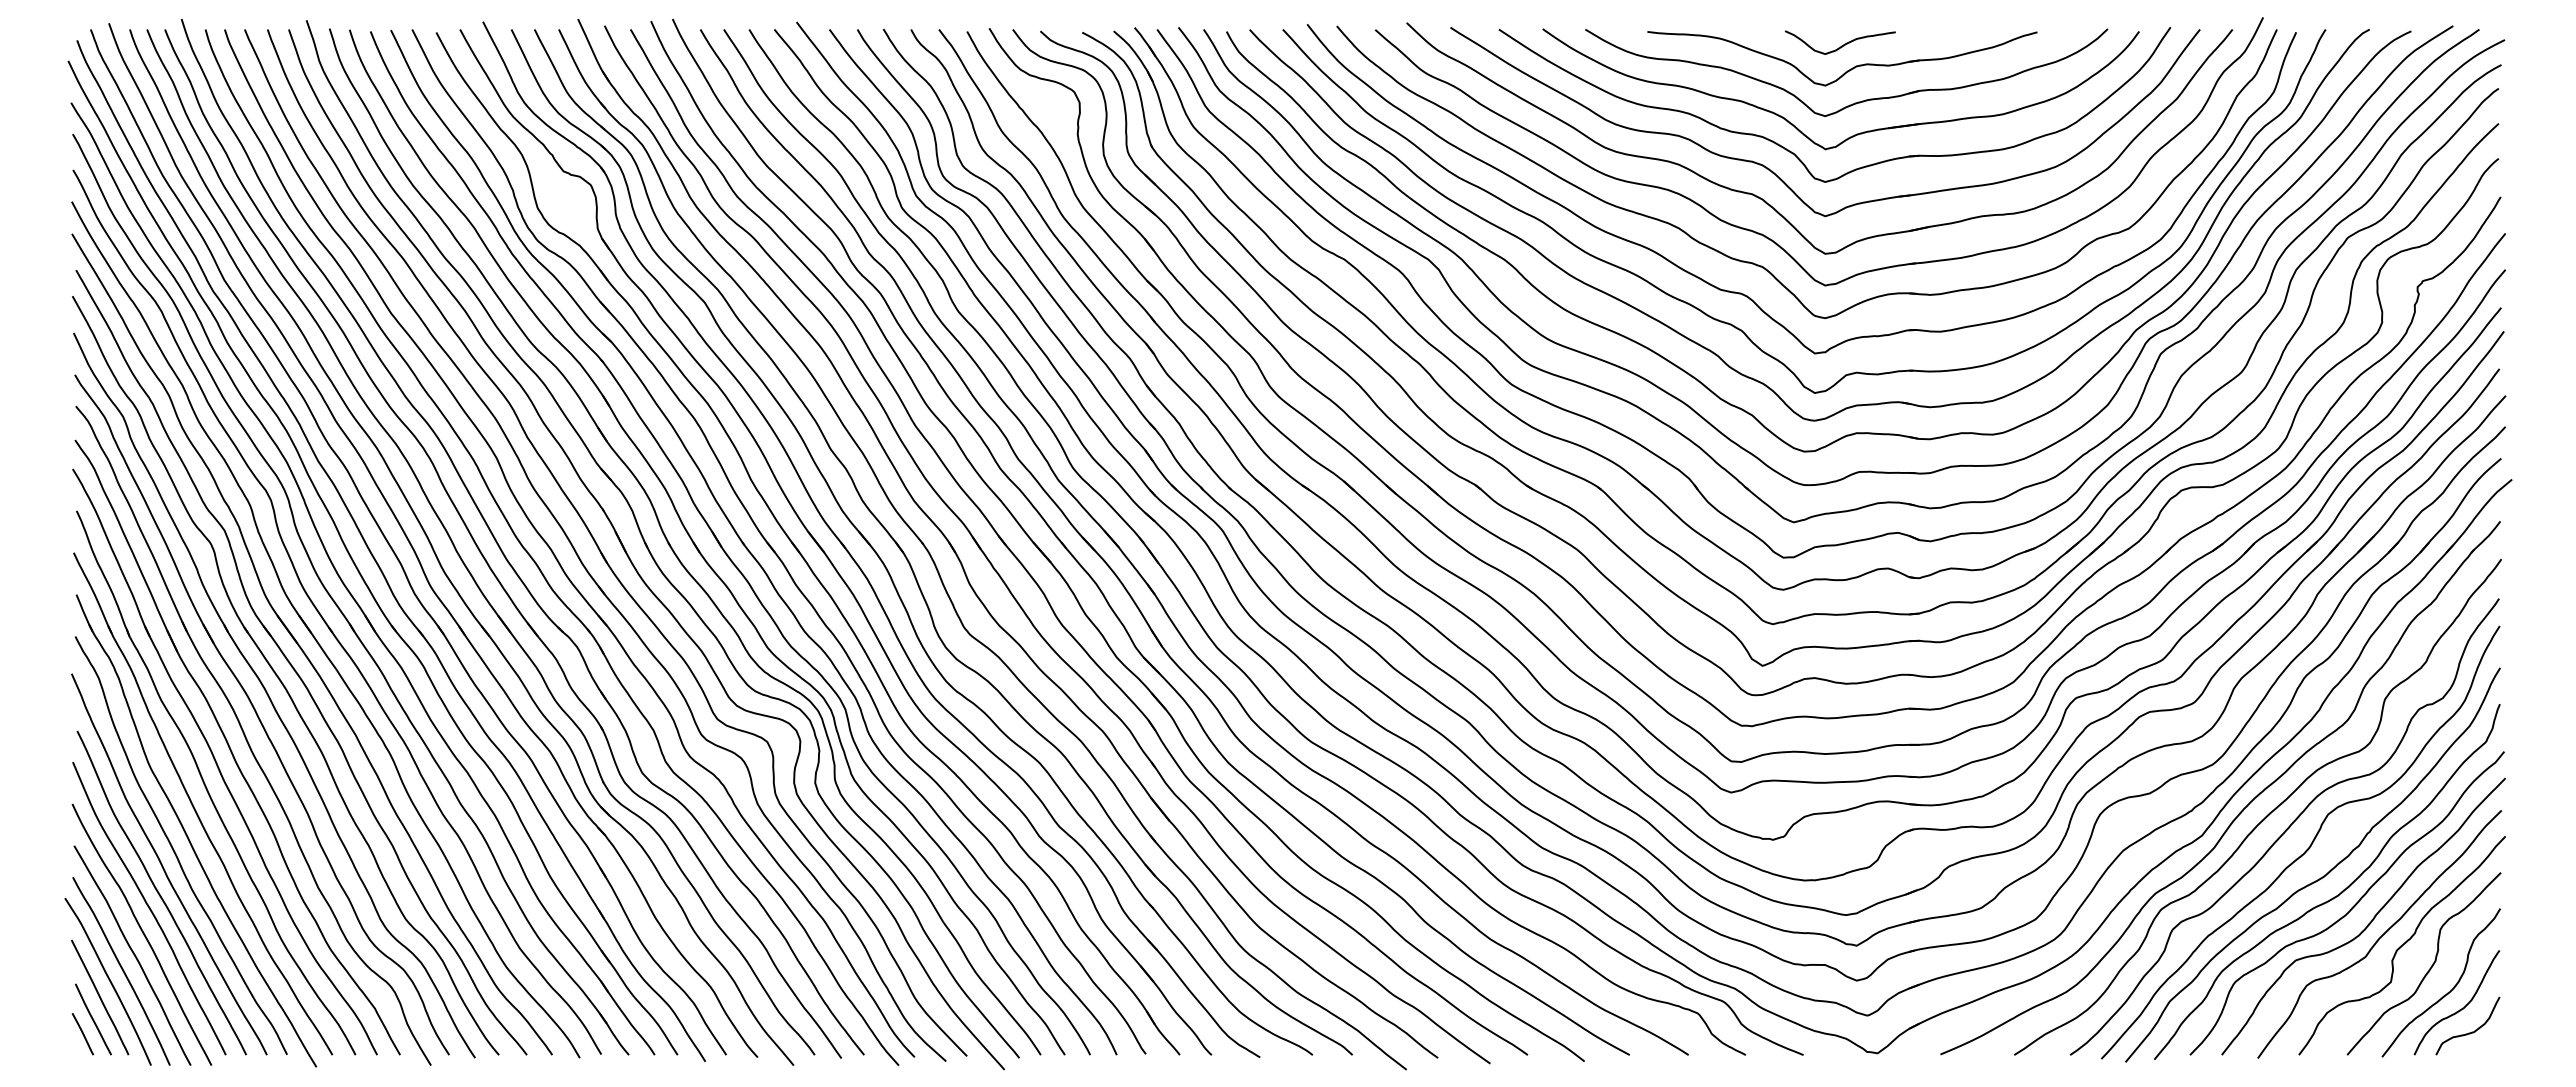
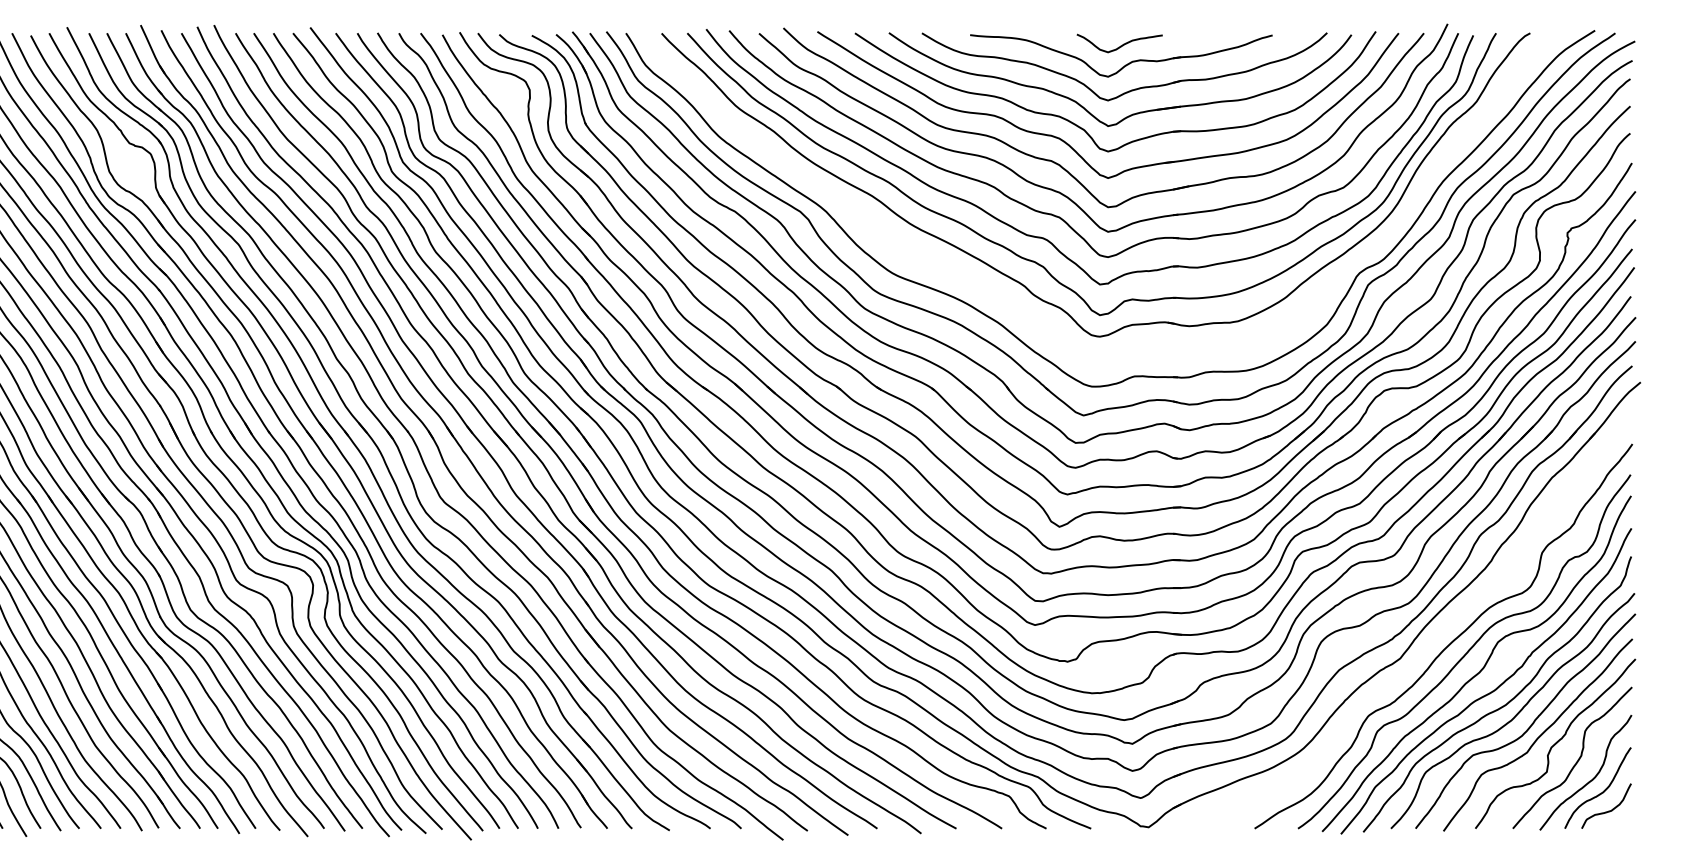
part: (1701, 381) -> (1012, 306), removed
part: (2242, 809) -> (1431, 638), removed

